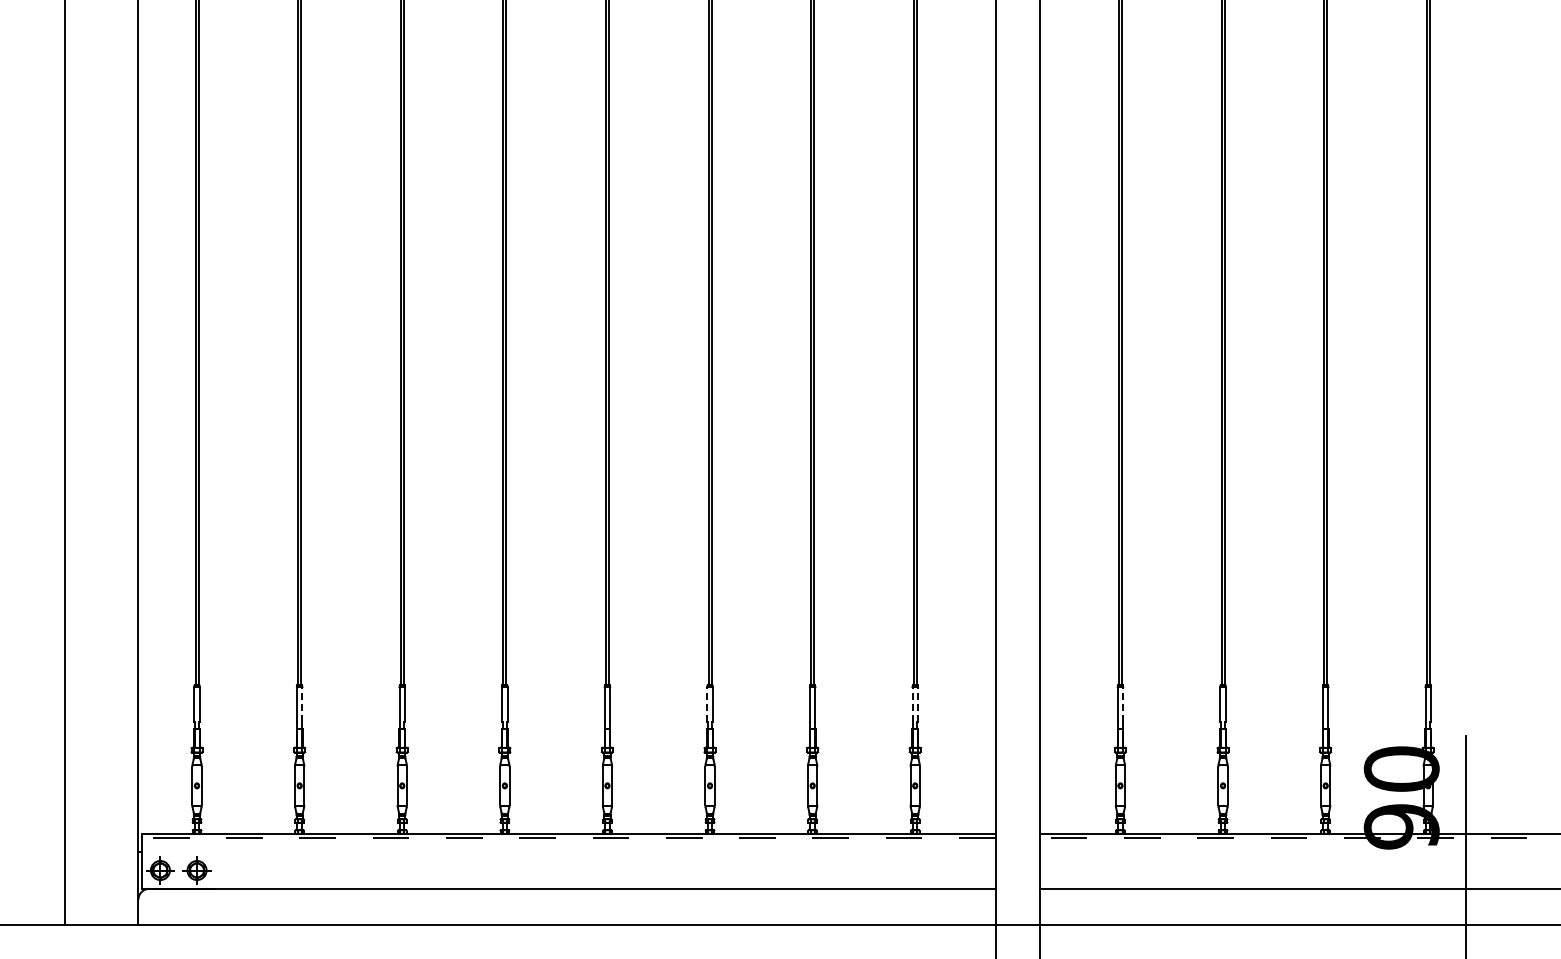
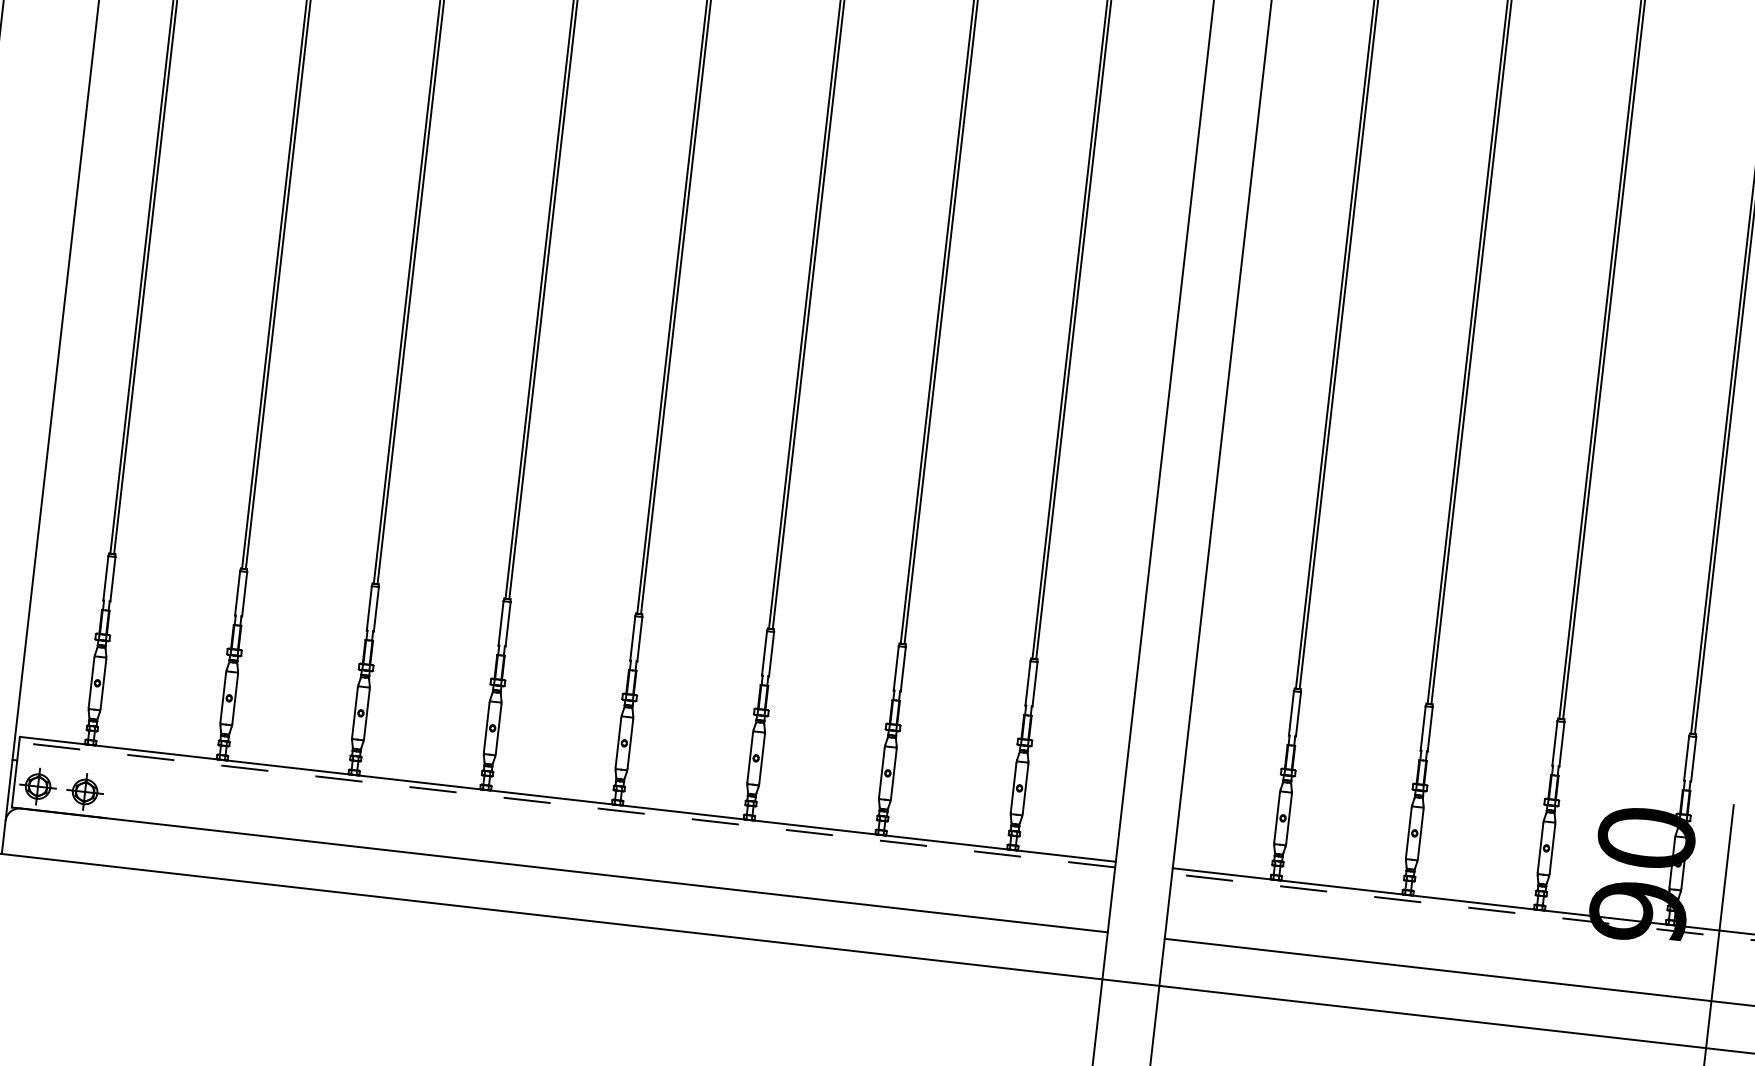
line: (302, 703) -> (244, 592), dashed -> solid
line: (707, 703) -> (764, 652), dashed -> solid
line: (912, 703) -> (1028, 682), dashed -> solid
line: (918, 703) -> (1035, 683), dashed -> solid
line: (1123, 703) -> (1299, 713), dashed -> solid

